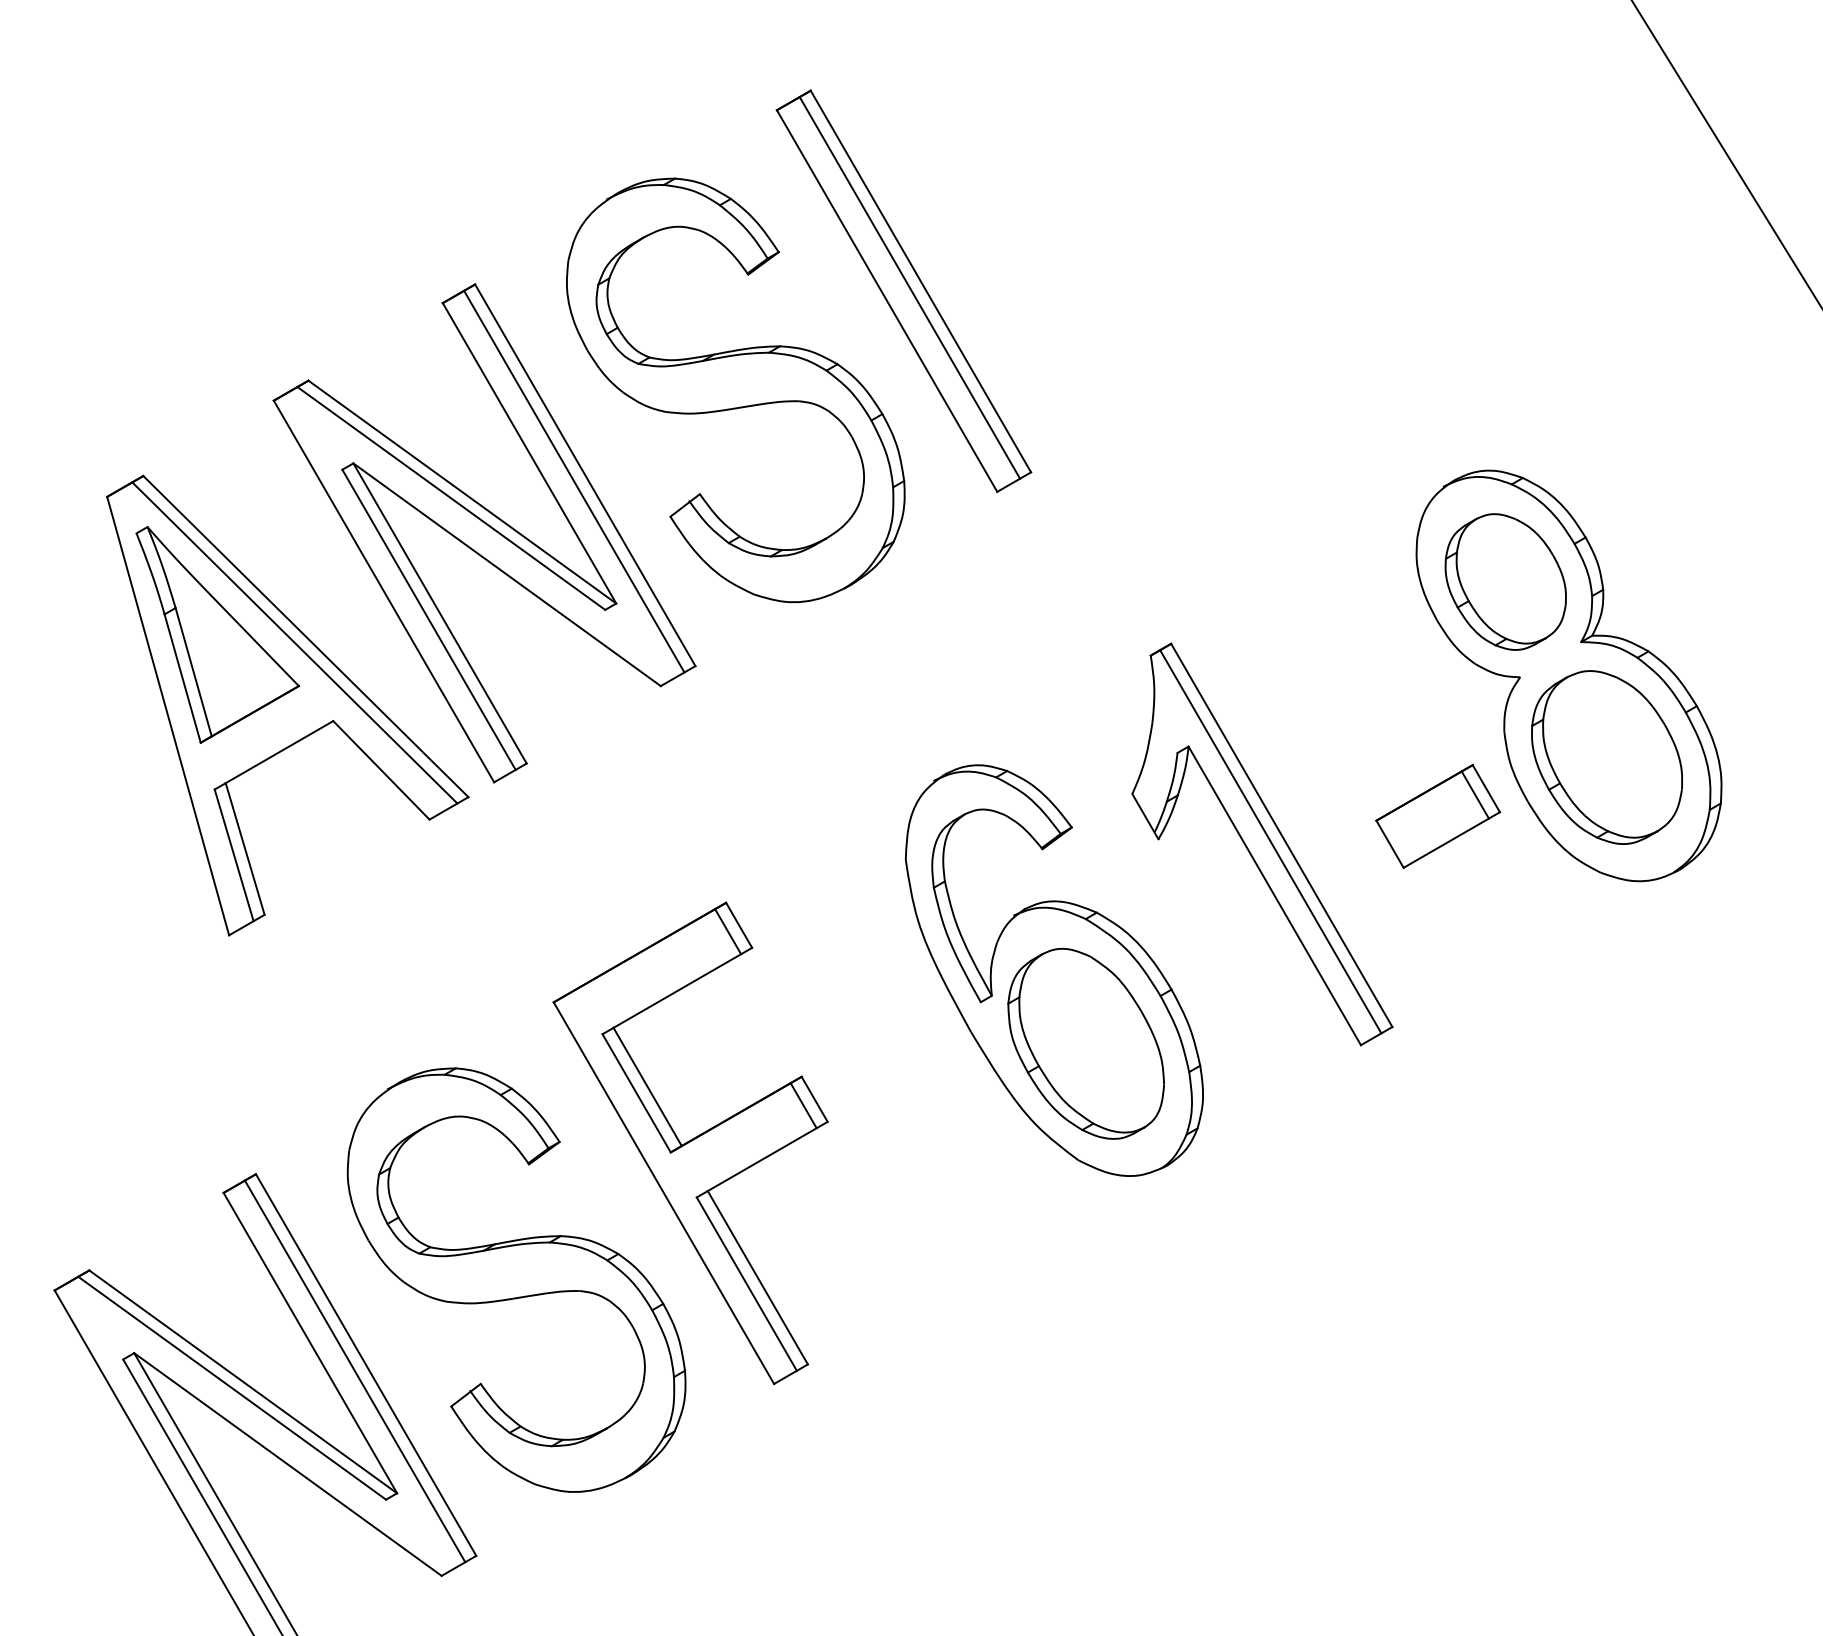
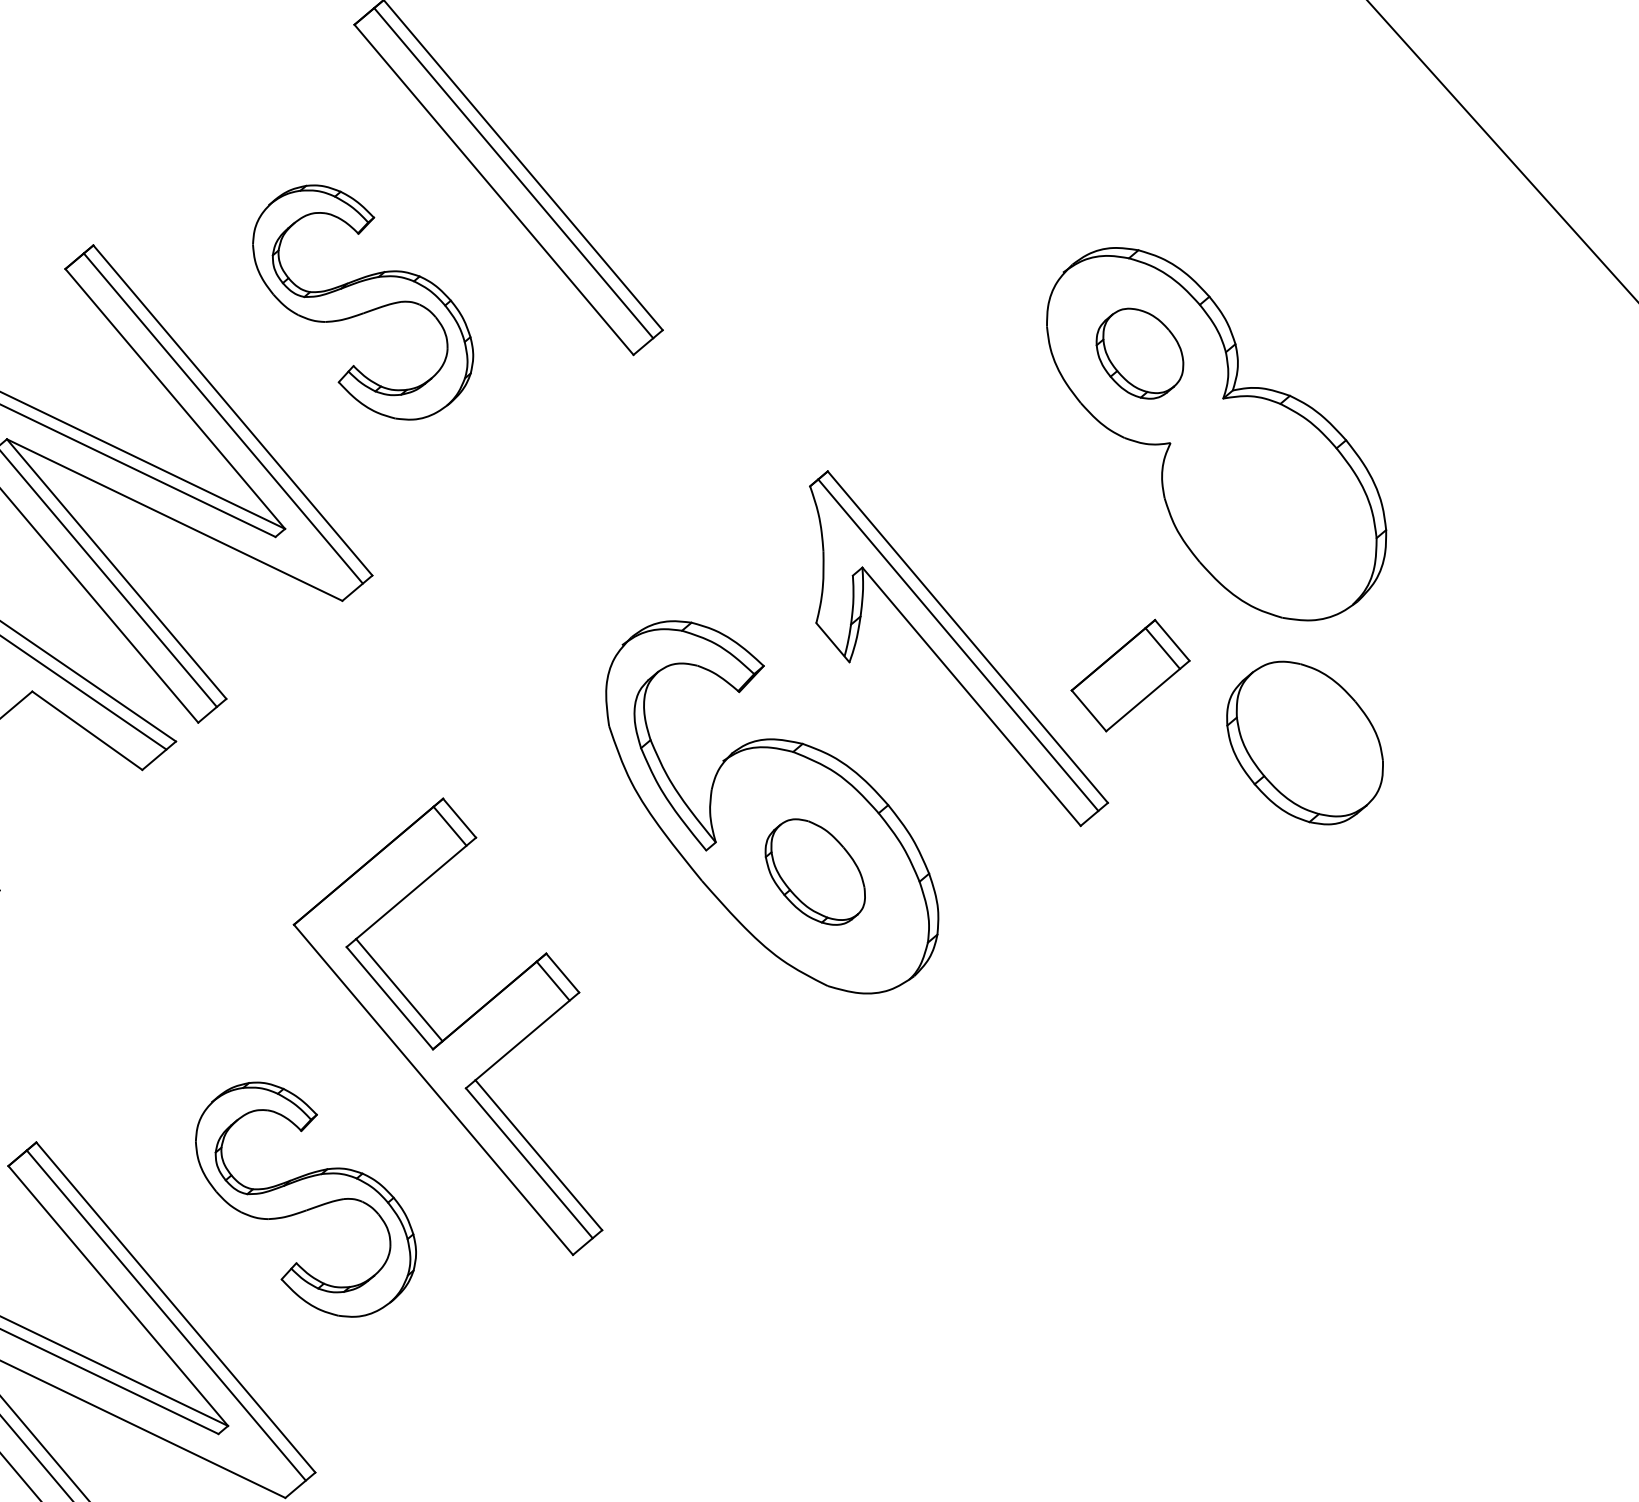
part: (735, 389) -> (363, 301), size x0.6
part: (1505, 581) -> (1139, 353), size x0.7
part: (1606, 757) -> (1304, 743), moved
part: (1438, 816) -> (1130, 675), moved
part: (1085, 1043) -> (814, 872), size x0.6
part: (516, 1279) -> (306, 1198), size x0.6

